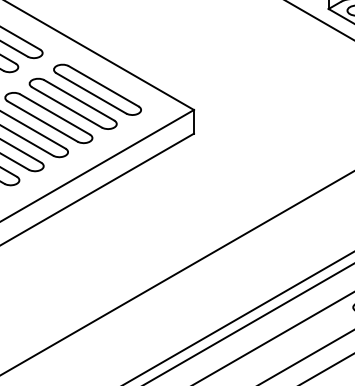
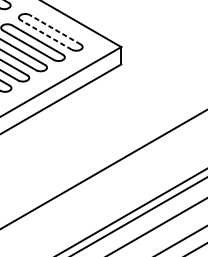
line: (103, 86) -> (55, 29), solid -> dashed
line: (90, 93) -> (45, 35), solid -> dashed

